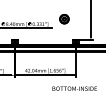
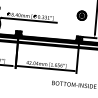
part: (64, 19) -> (82, 16), moved

